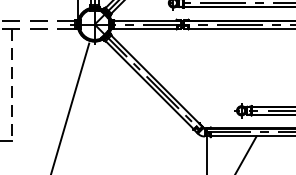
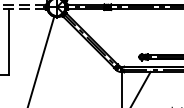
line: (12, 85) -> (9, 42), dashed -> solid

